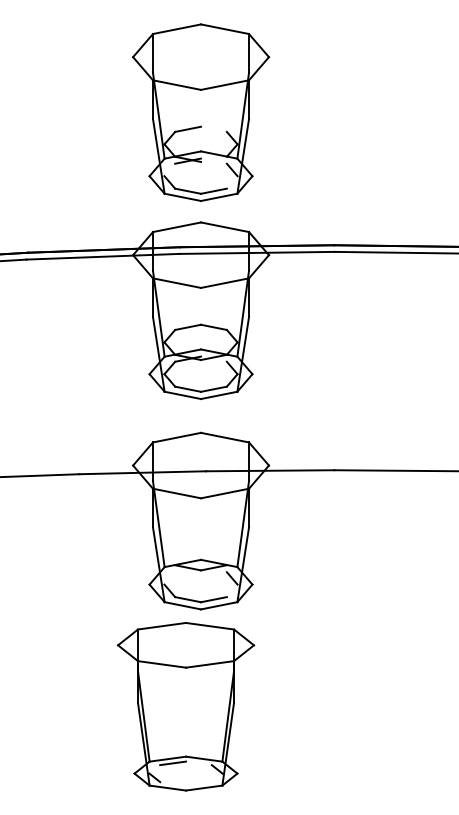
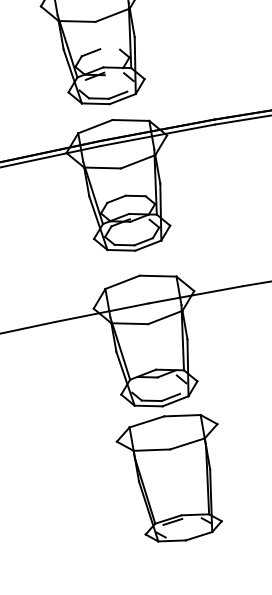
part: (186, 706) -> (175, 478), moved

